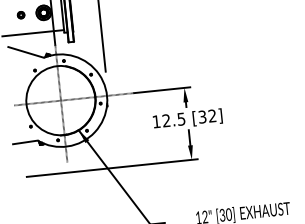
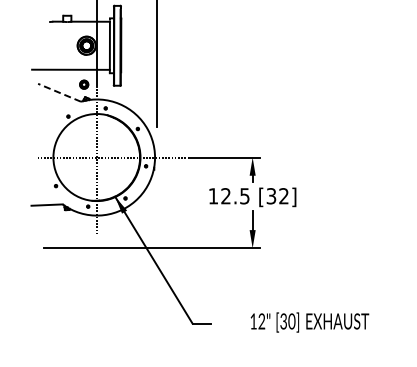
part: (21, 15) -> (84, 84), moved
line: (26, 52) -> (59, 92), solid -> dashed

